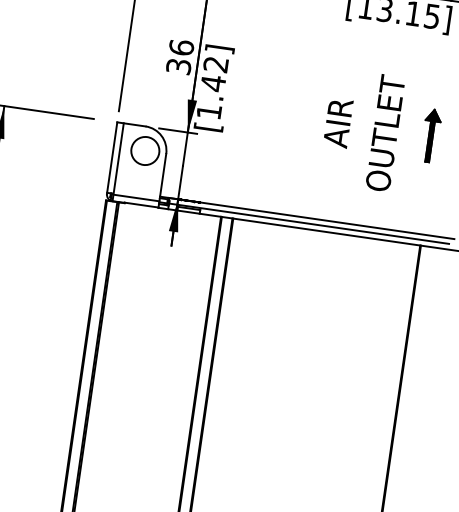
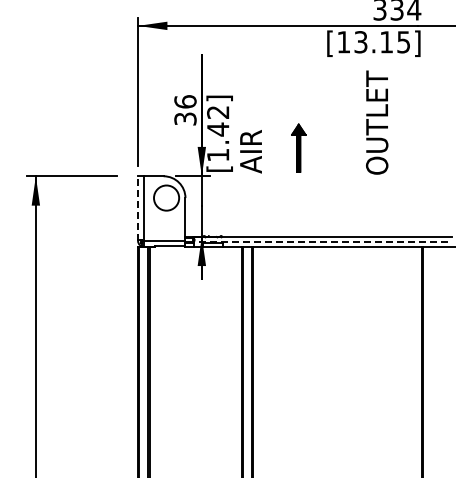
text: (337, 122) -> (250, 151), moved
text: (385, 133) -> (377, 122), moved
part: (430, 135) -> (298, 147), moved
line: (112, 158) -> (138, 208), solid -> dashed
line: (308, 223) -> (320, 241), solid -> dashed

